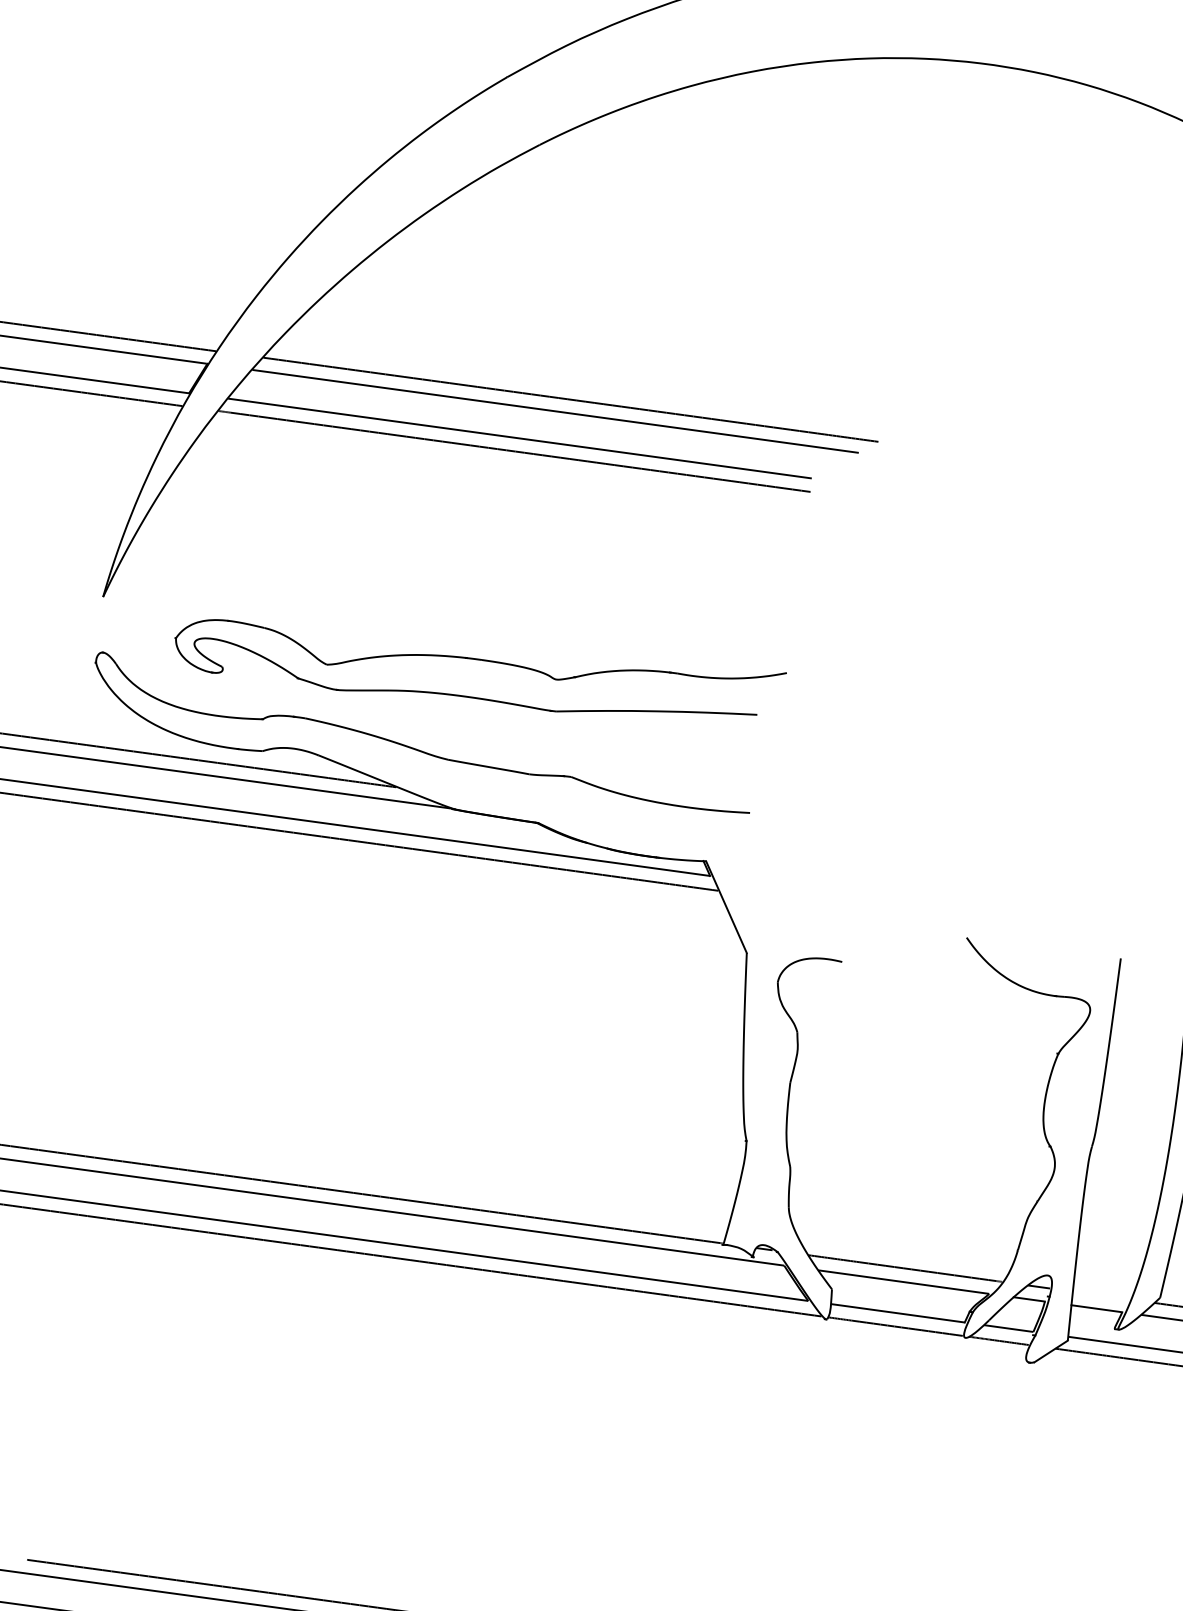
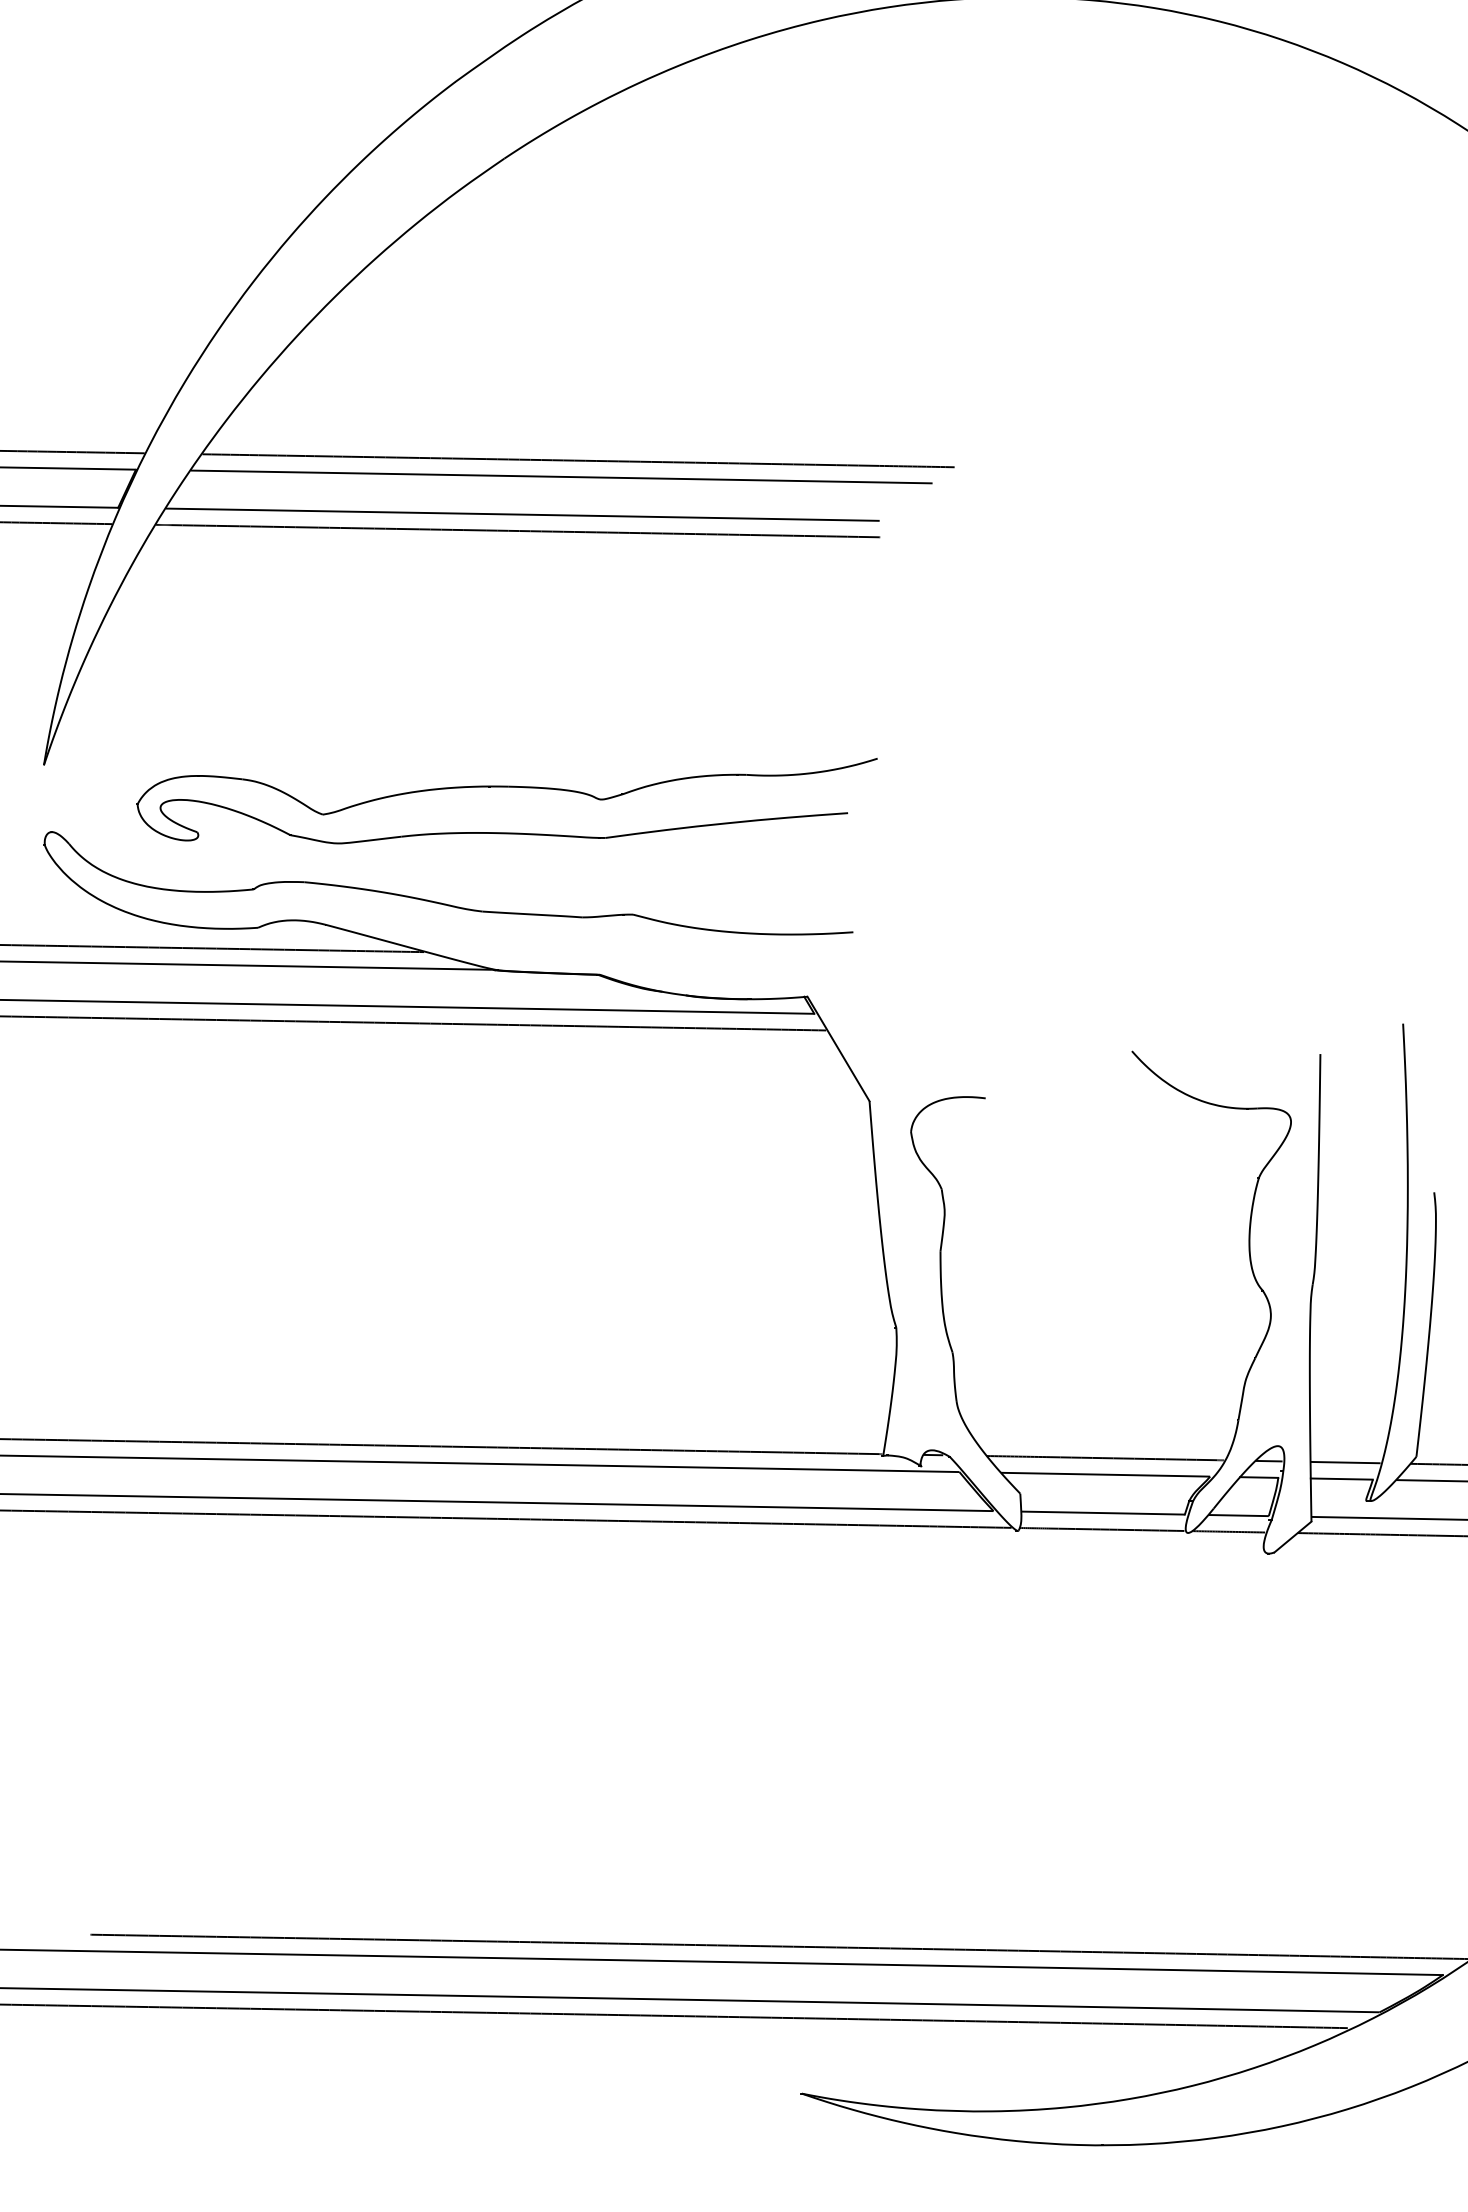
line: (1101, 1295) -> (1345, 1462), added

